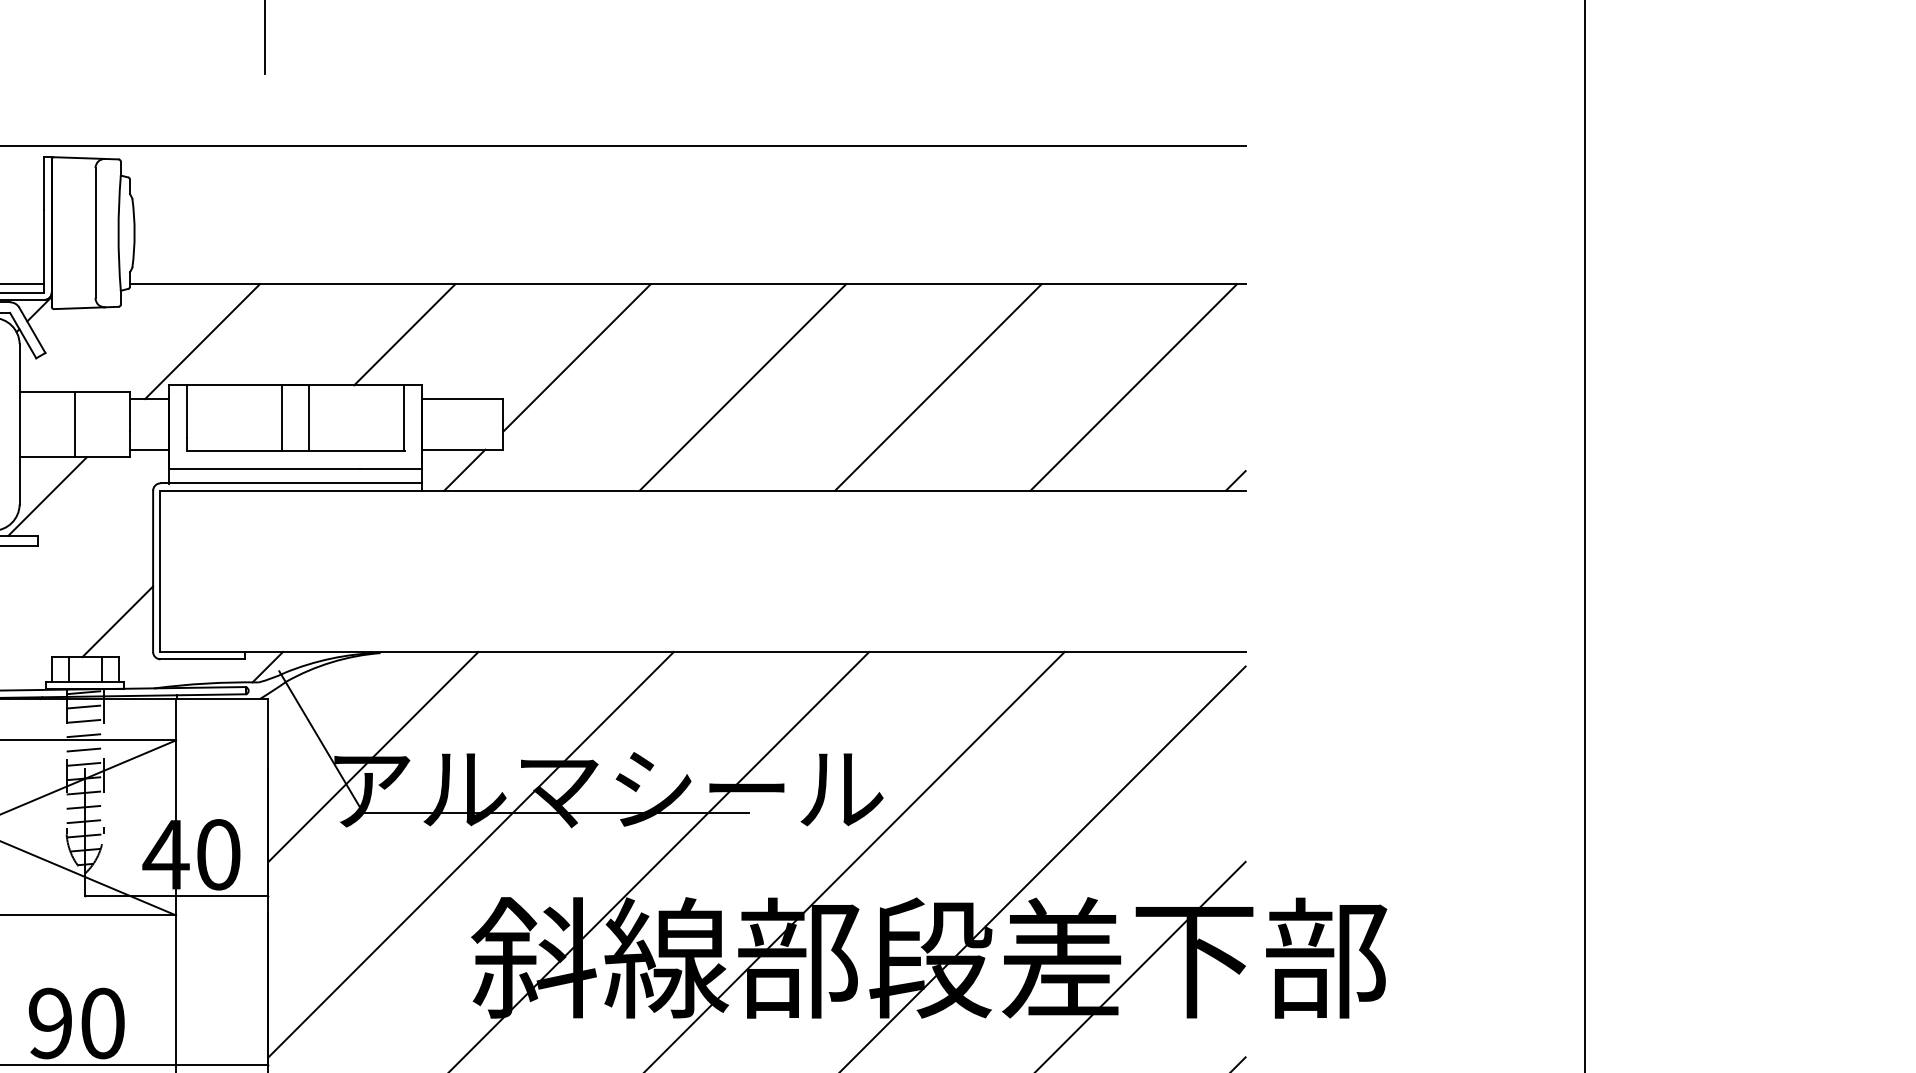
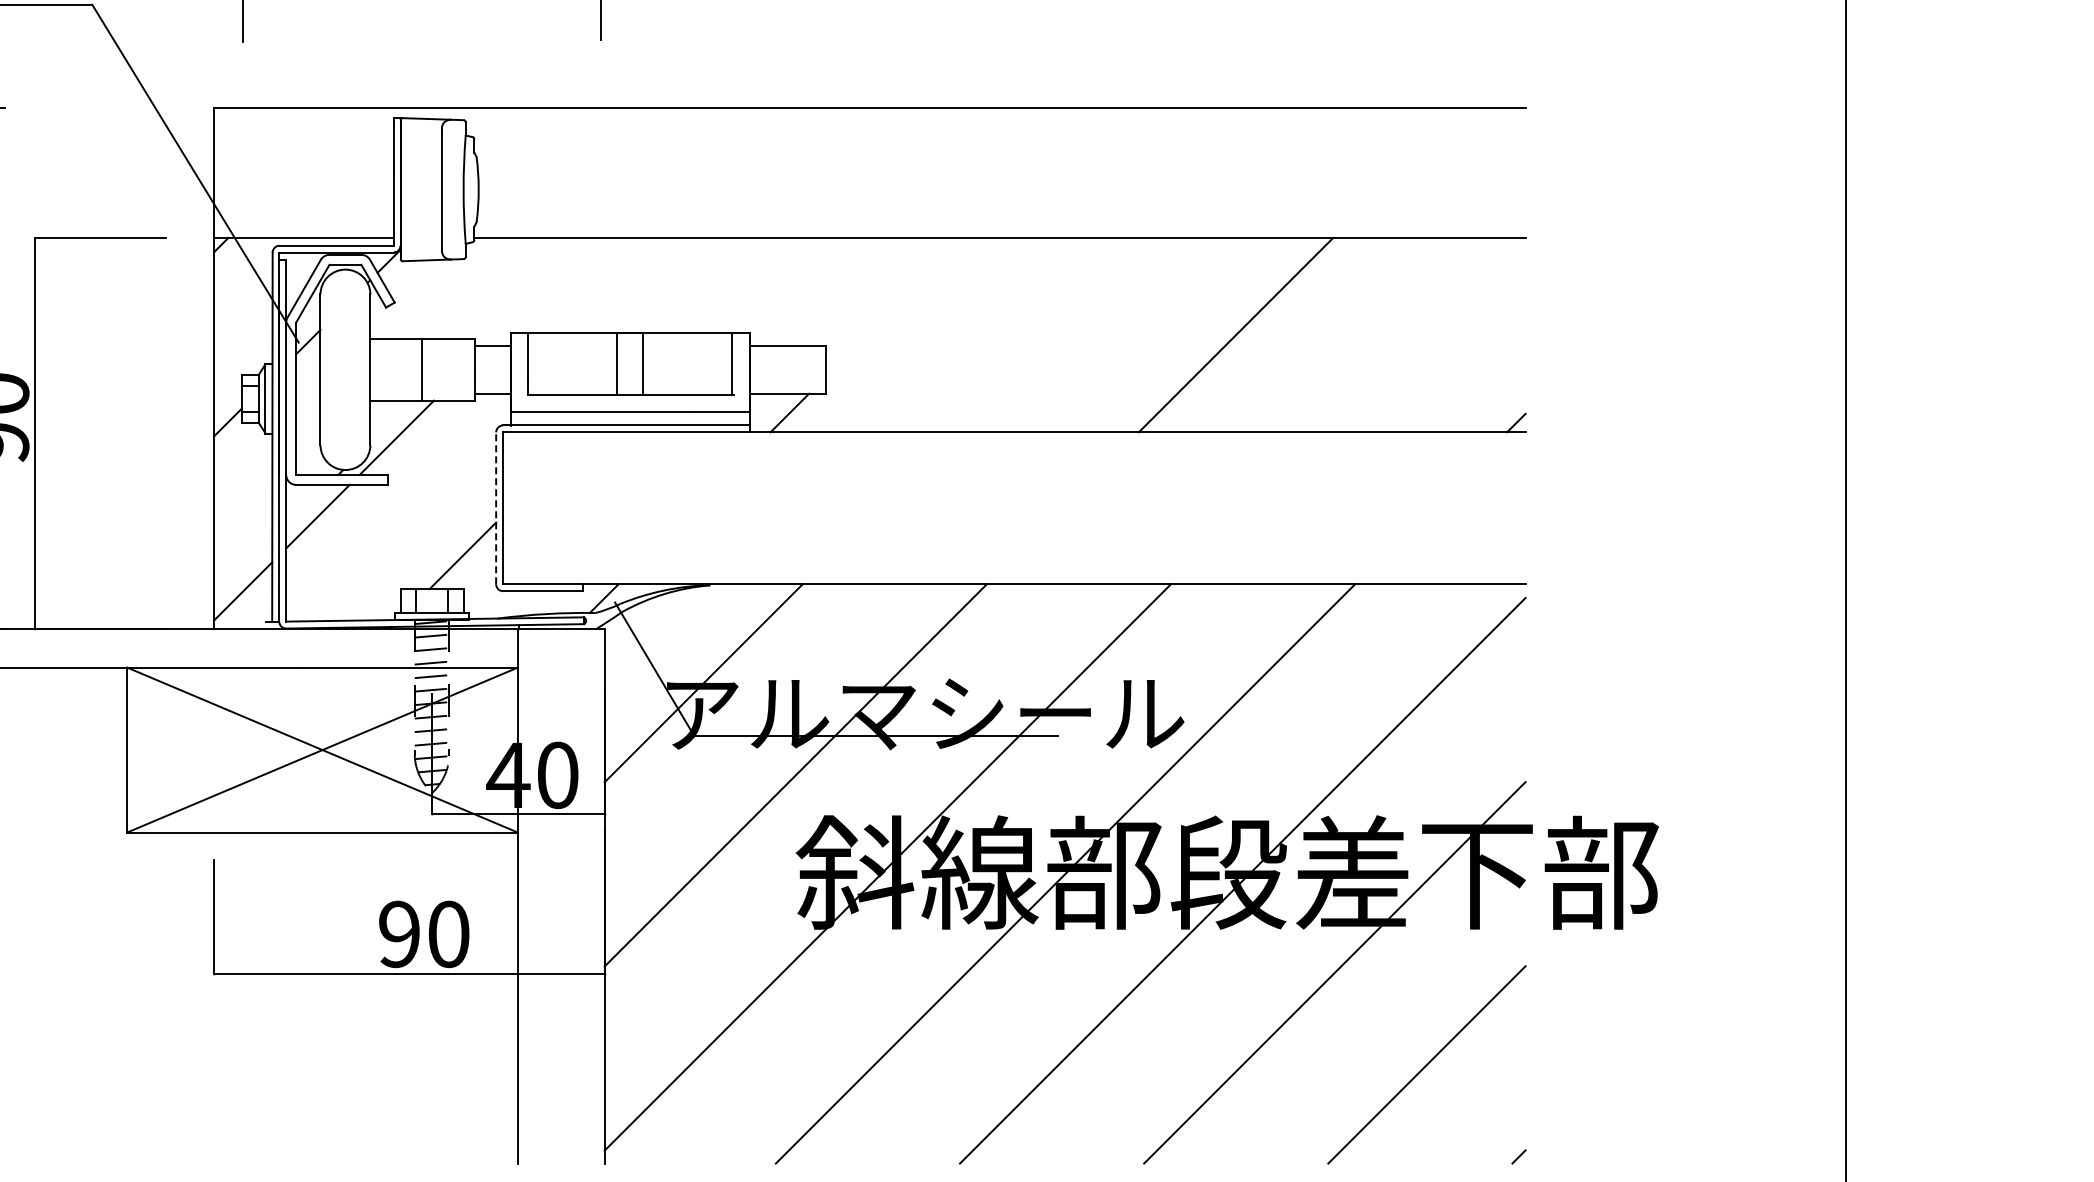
line: (403, 334) -> (732, 285), removed
line: (202, 341) -> (542, 291), removed
line: (576, 357) -> (895, 306), removed
line: (742, 386) -> (1051, 334), removed
line: (1133, 386) -> (1419, 334), removed
line: (153, 571) -> (496, 508), solid -> dashed

